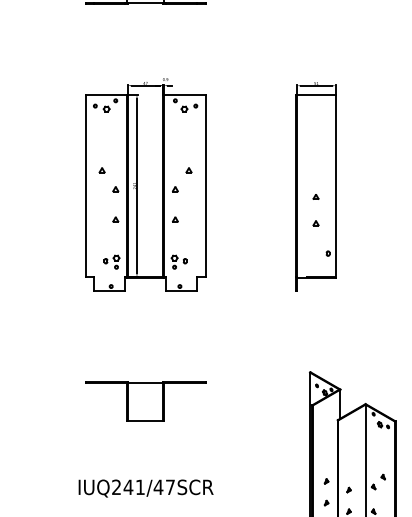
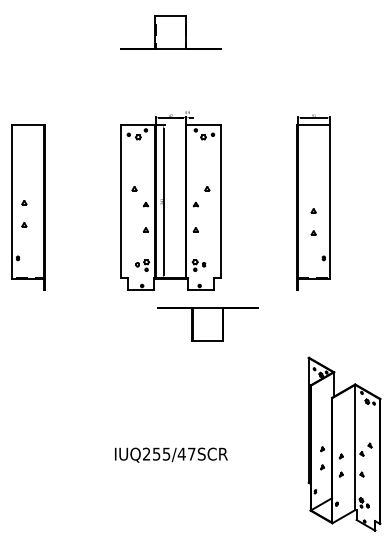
part: (145, 401) -> (207, 324), moved
text: (134, 486) -> (161, 453), IUQ241/47SCR -> IUQ255/47SCR

